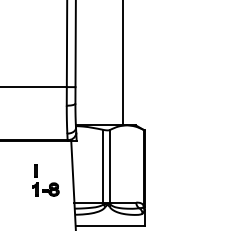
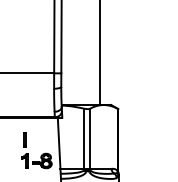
part: (45, 180) -> (36, 150), size x1.4

